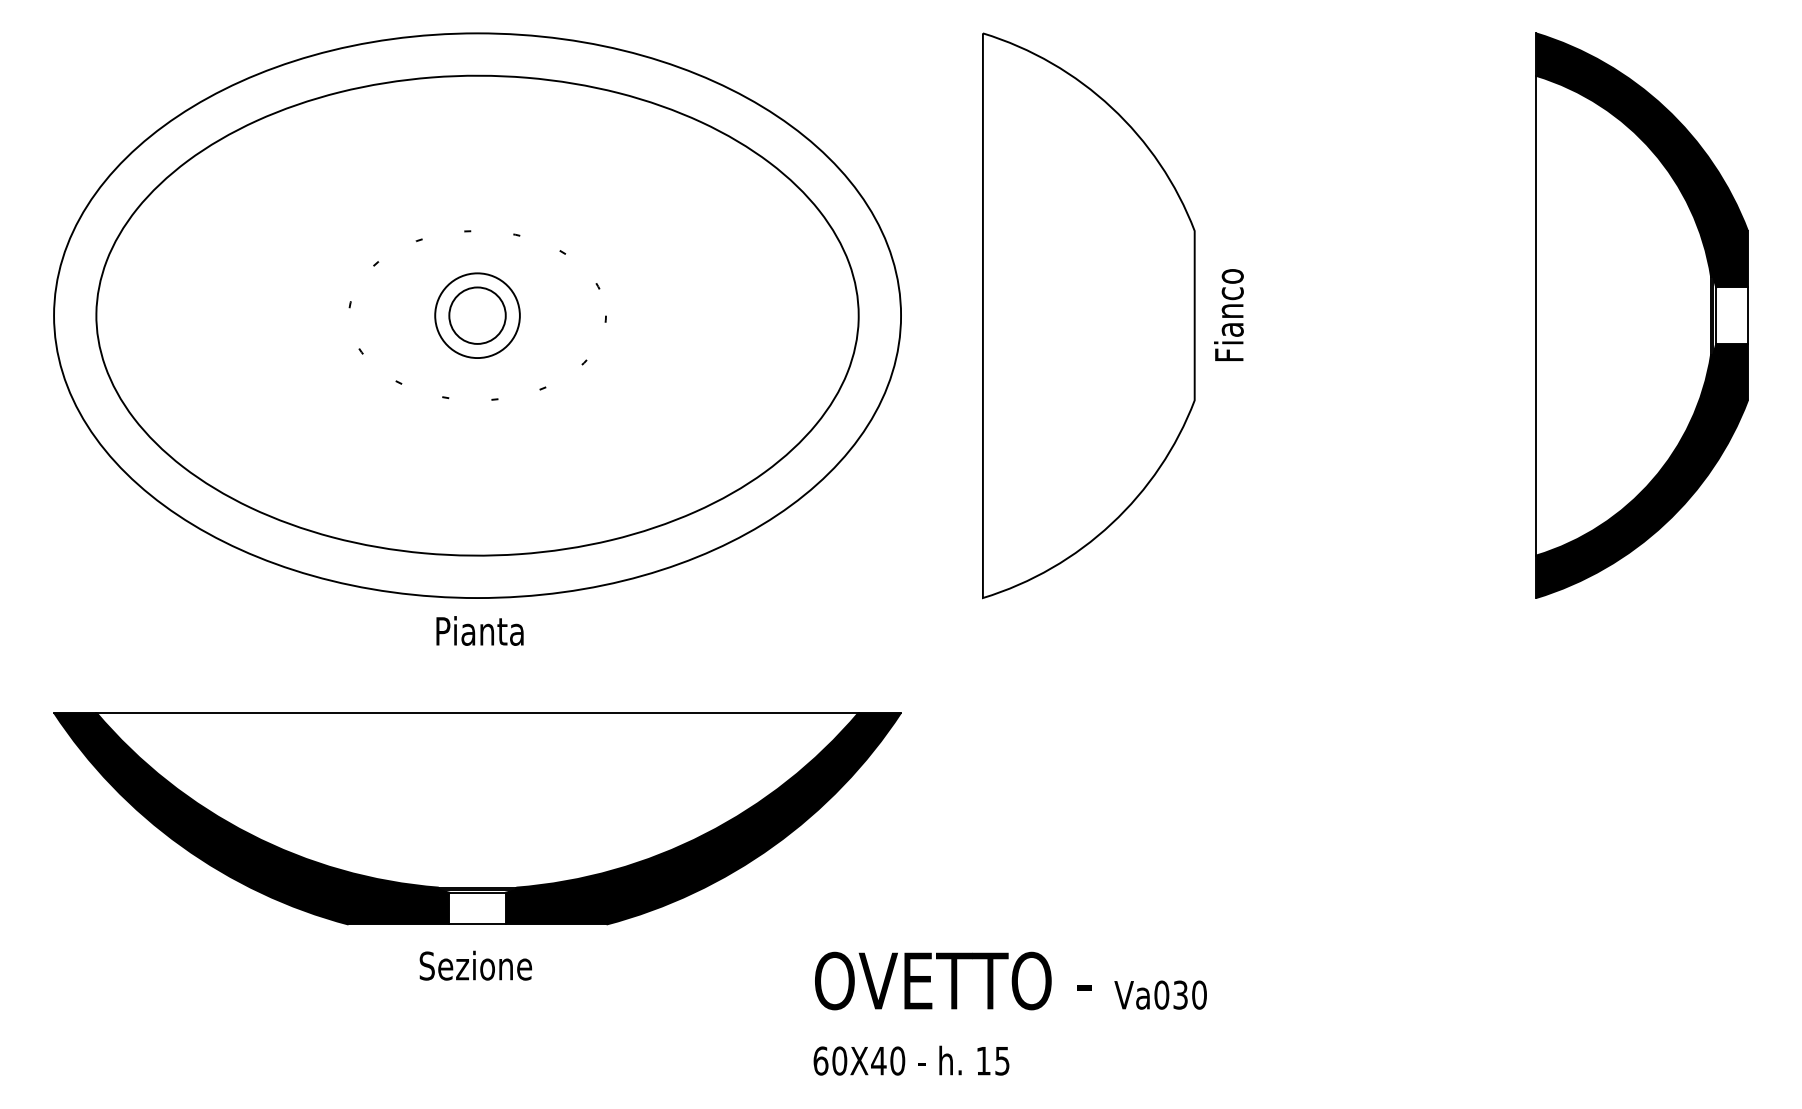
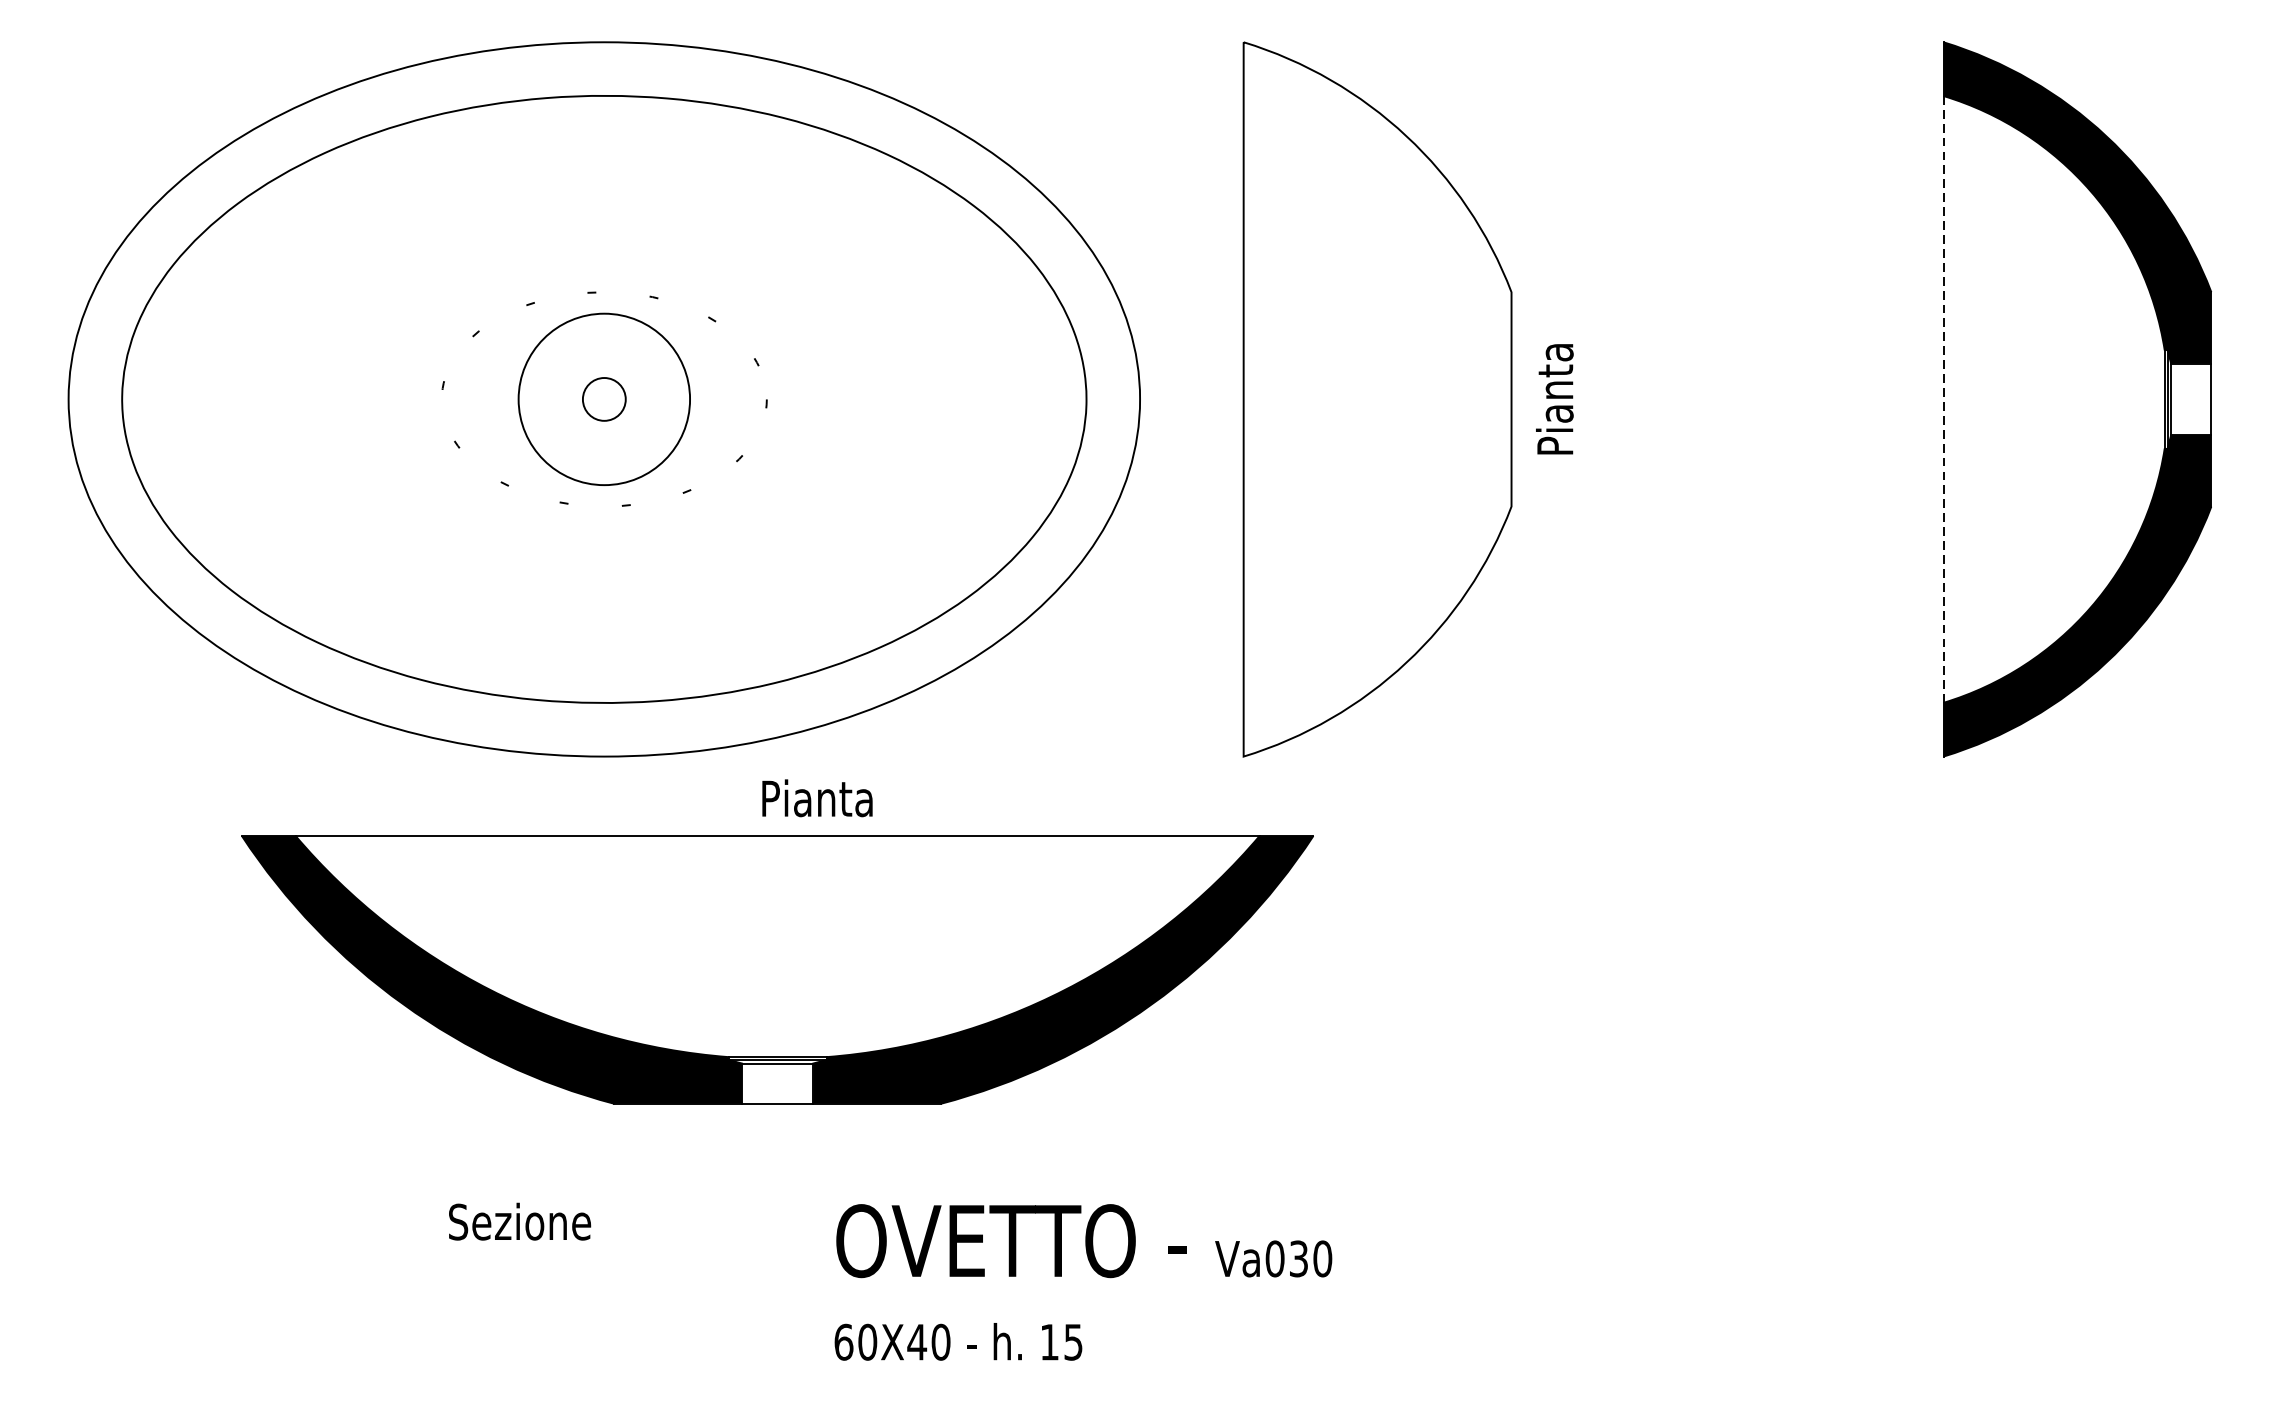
circle: (477, 315) -> (604, 399), size x0.6
circle: (477, 315) -> (604, 399), size x1.6
text: (1228, 315) -> (1554, 399), Fianco -> Pianta
line: (1536, 315) -> (1943, 399), solid -> dashed
text: (479, 630) -> (816, 797), moved
part: (477, 818) -> (777, 969), moved
text: (475, 965) -> (519, 1221), moved
text: (1009, 1013) -> (1082, 1282), moved

